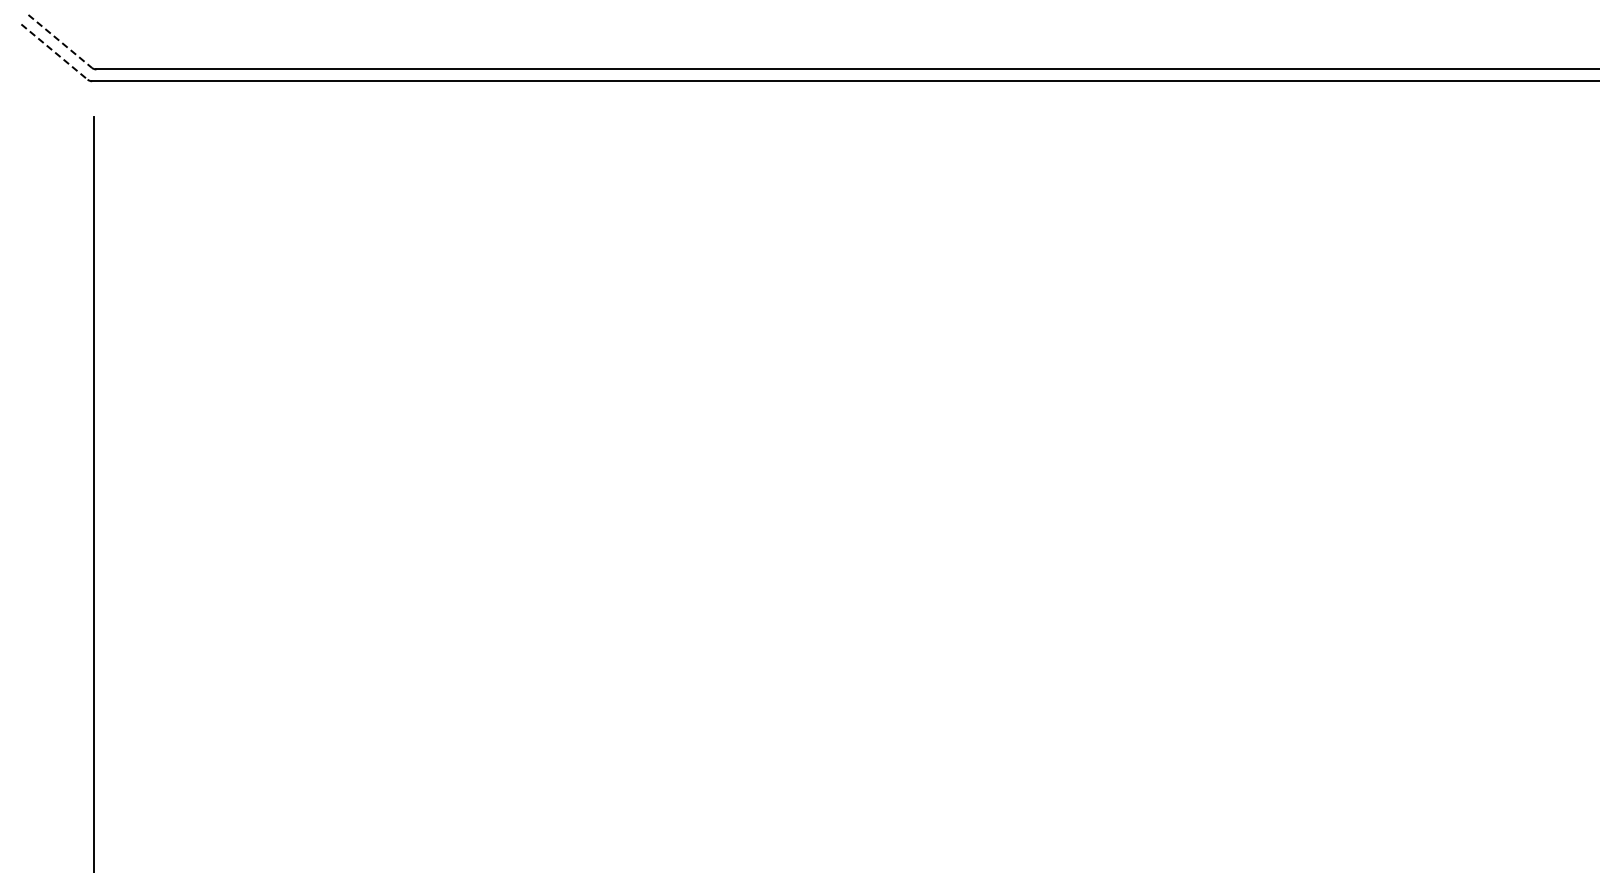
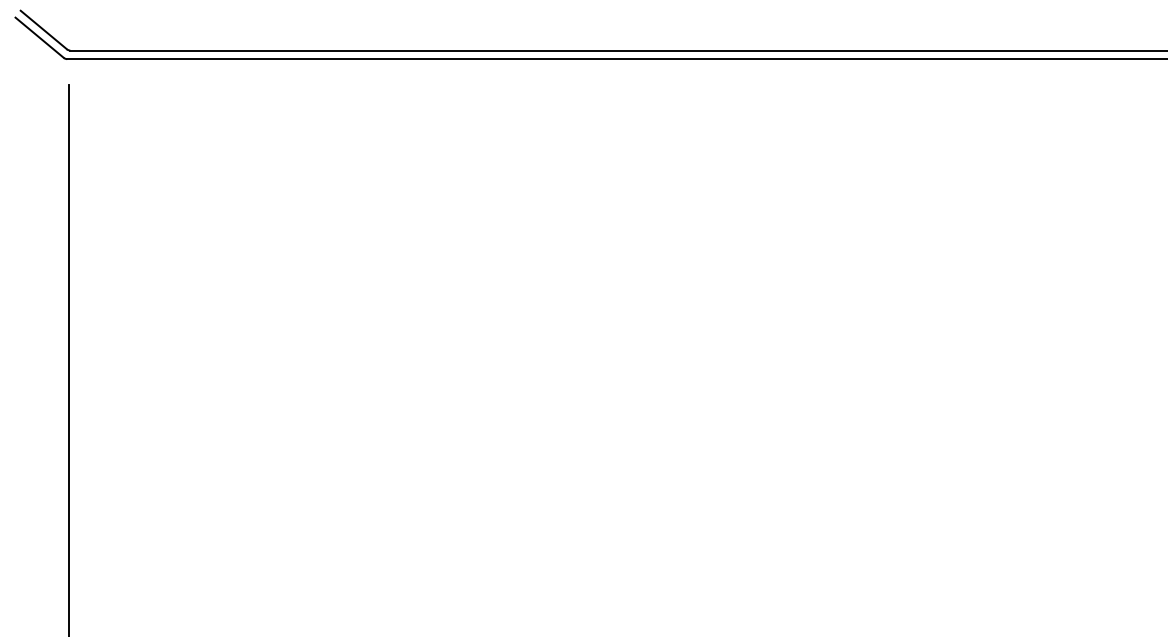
line: (60, 41) -> (44, 30), dashed -> solid
line: (54, 52) -> (39, 38), dashed -> solid

